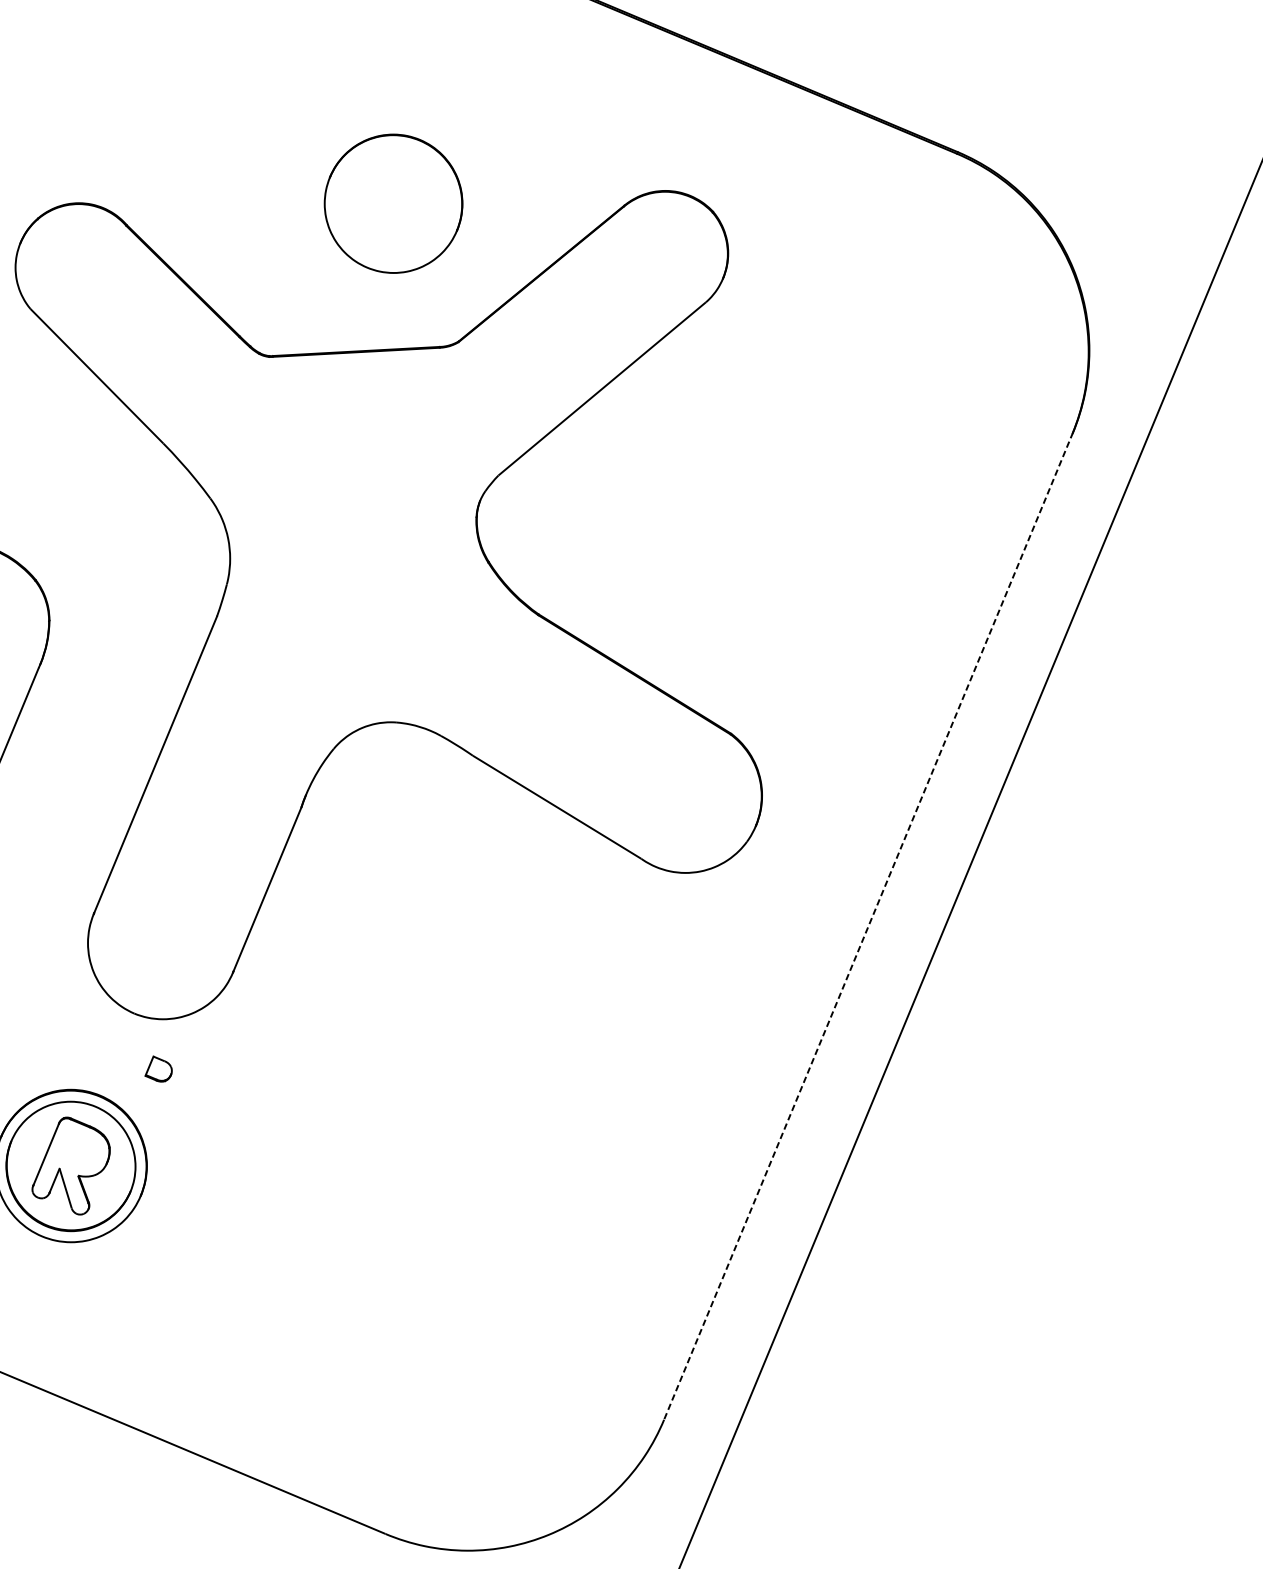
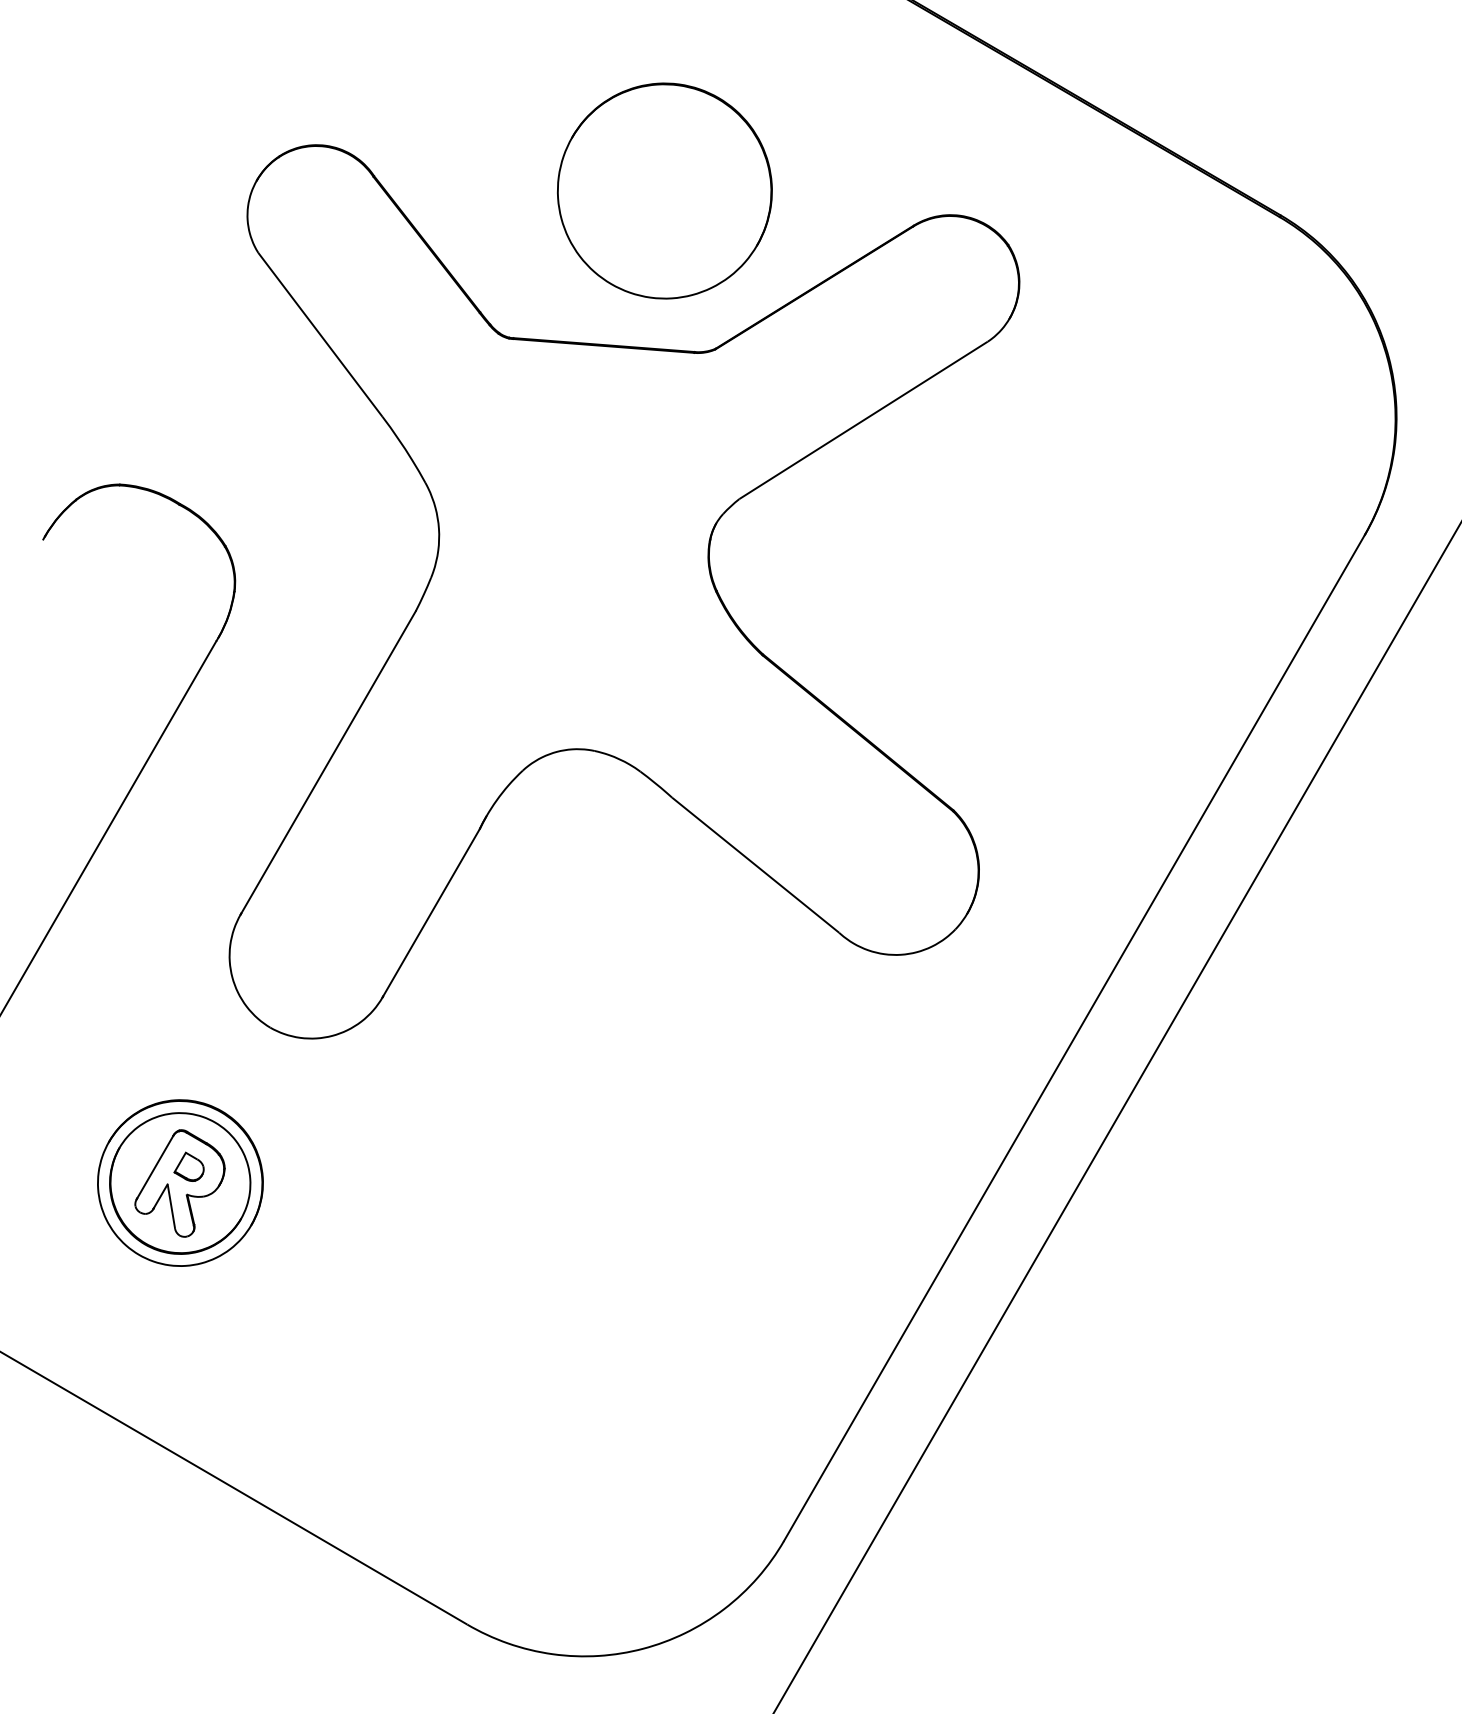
part: (393, 203) -> (664, 190), size x1.43
line: (868, 926) -> (1074, 1037), dashed -> solid
part: (157, 1068) -> (188, 1166), moved

